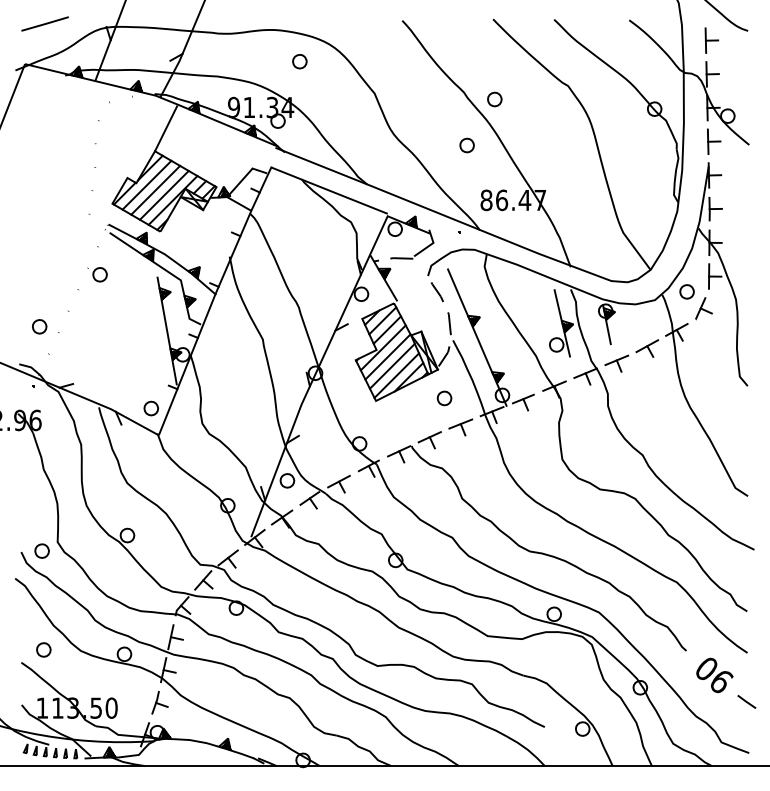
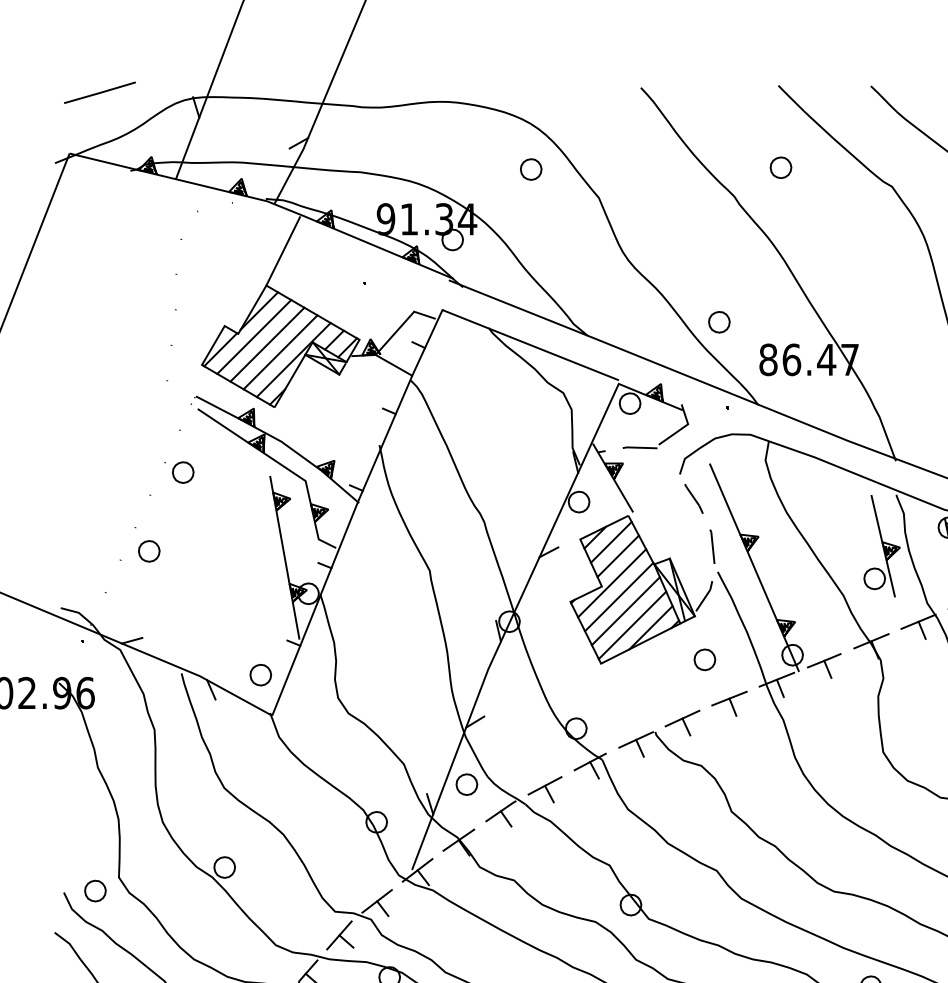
part: (299, 61) -> (530, 169), moved
part: (494, 99) -> (780, 167), moved
part: (466, 145) -> (718, 322), moved
part: (39, 326) -> (149, 550), moved

